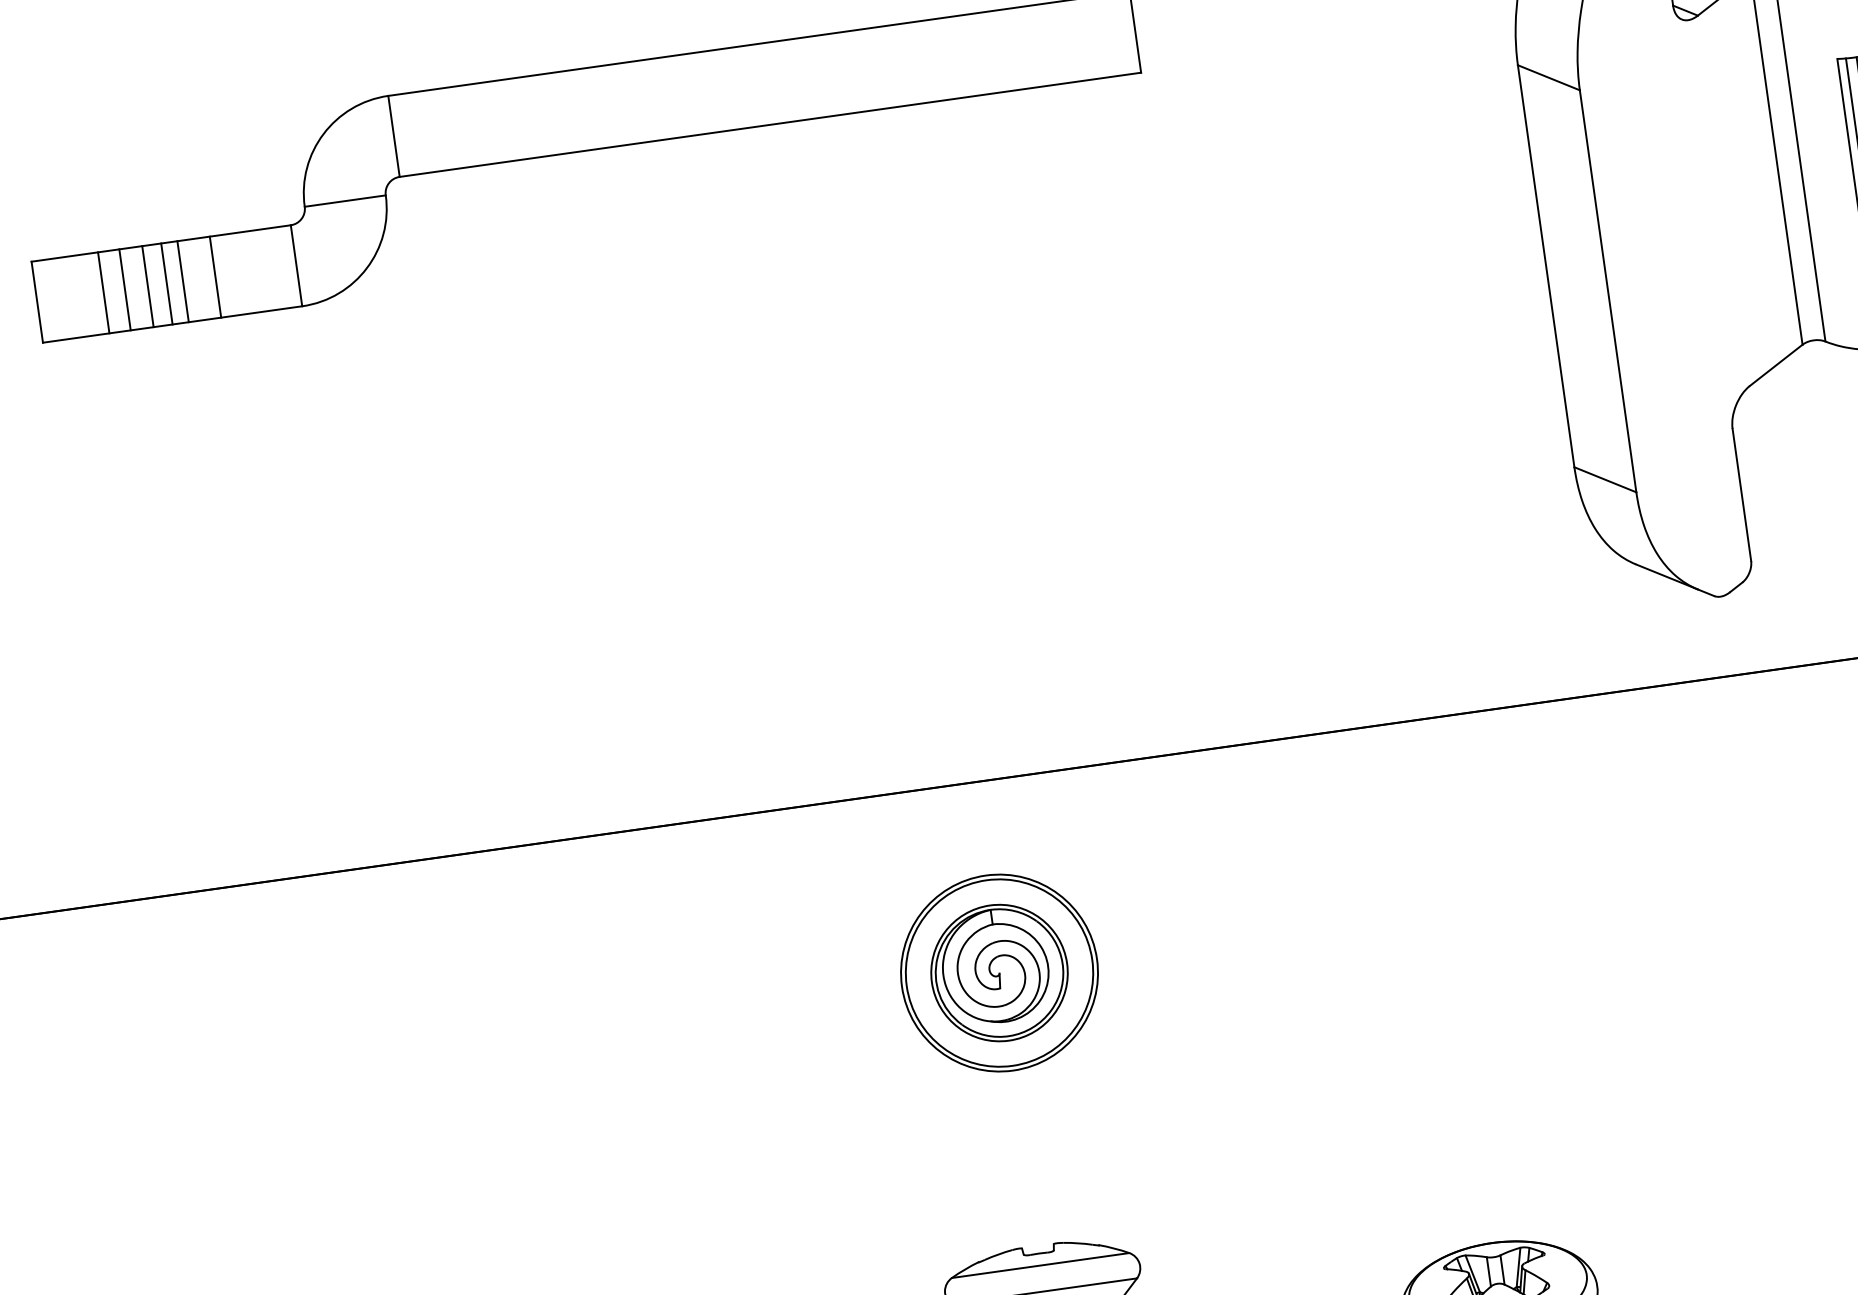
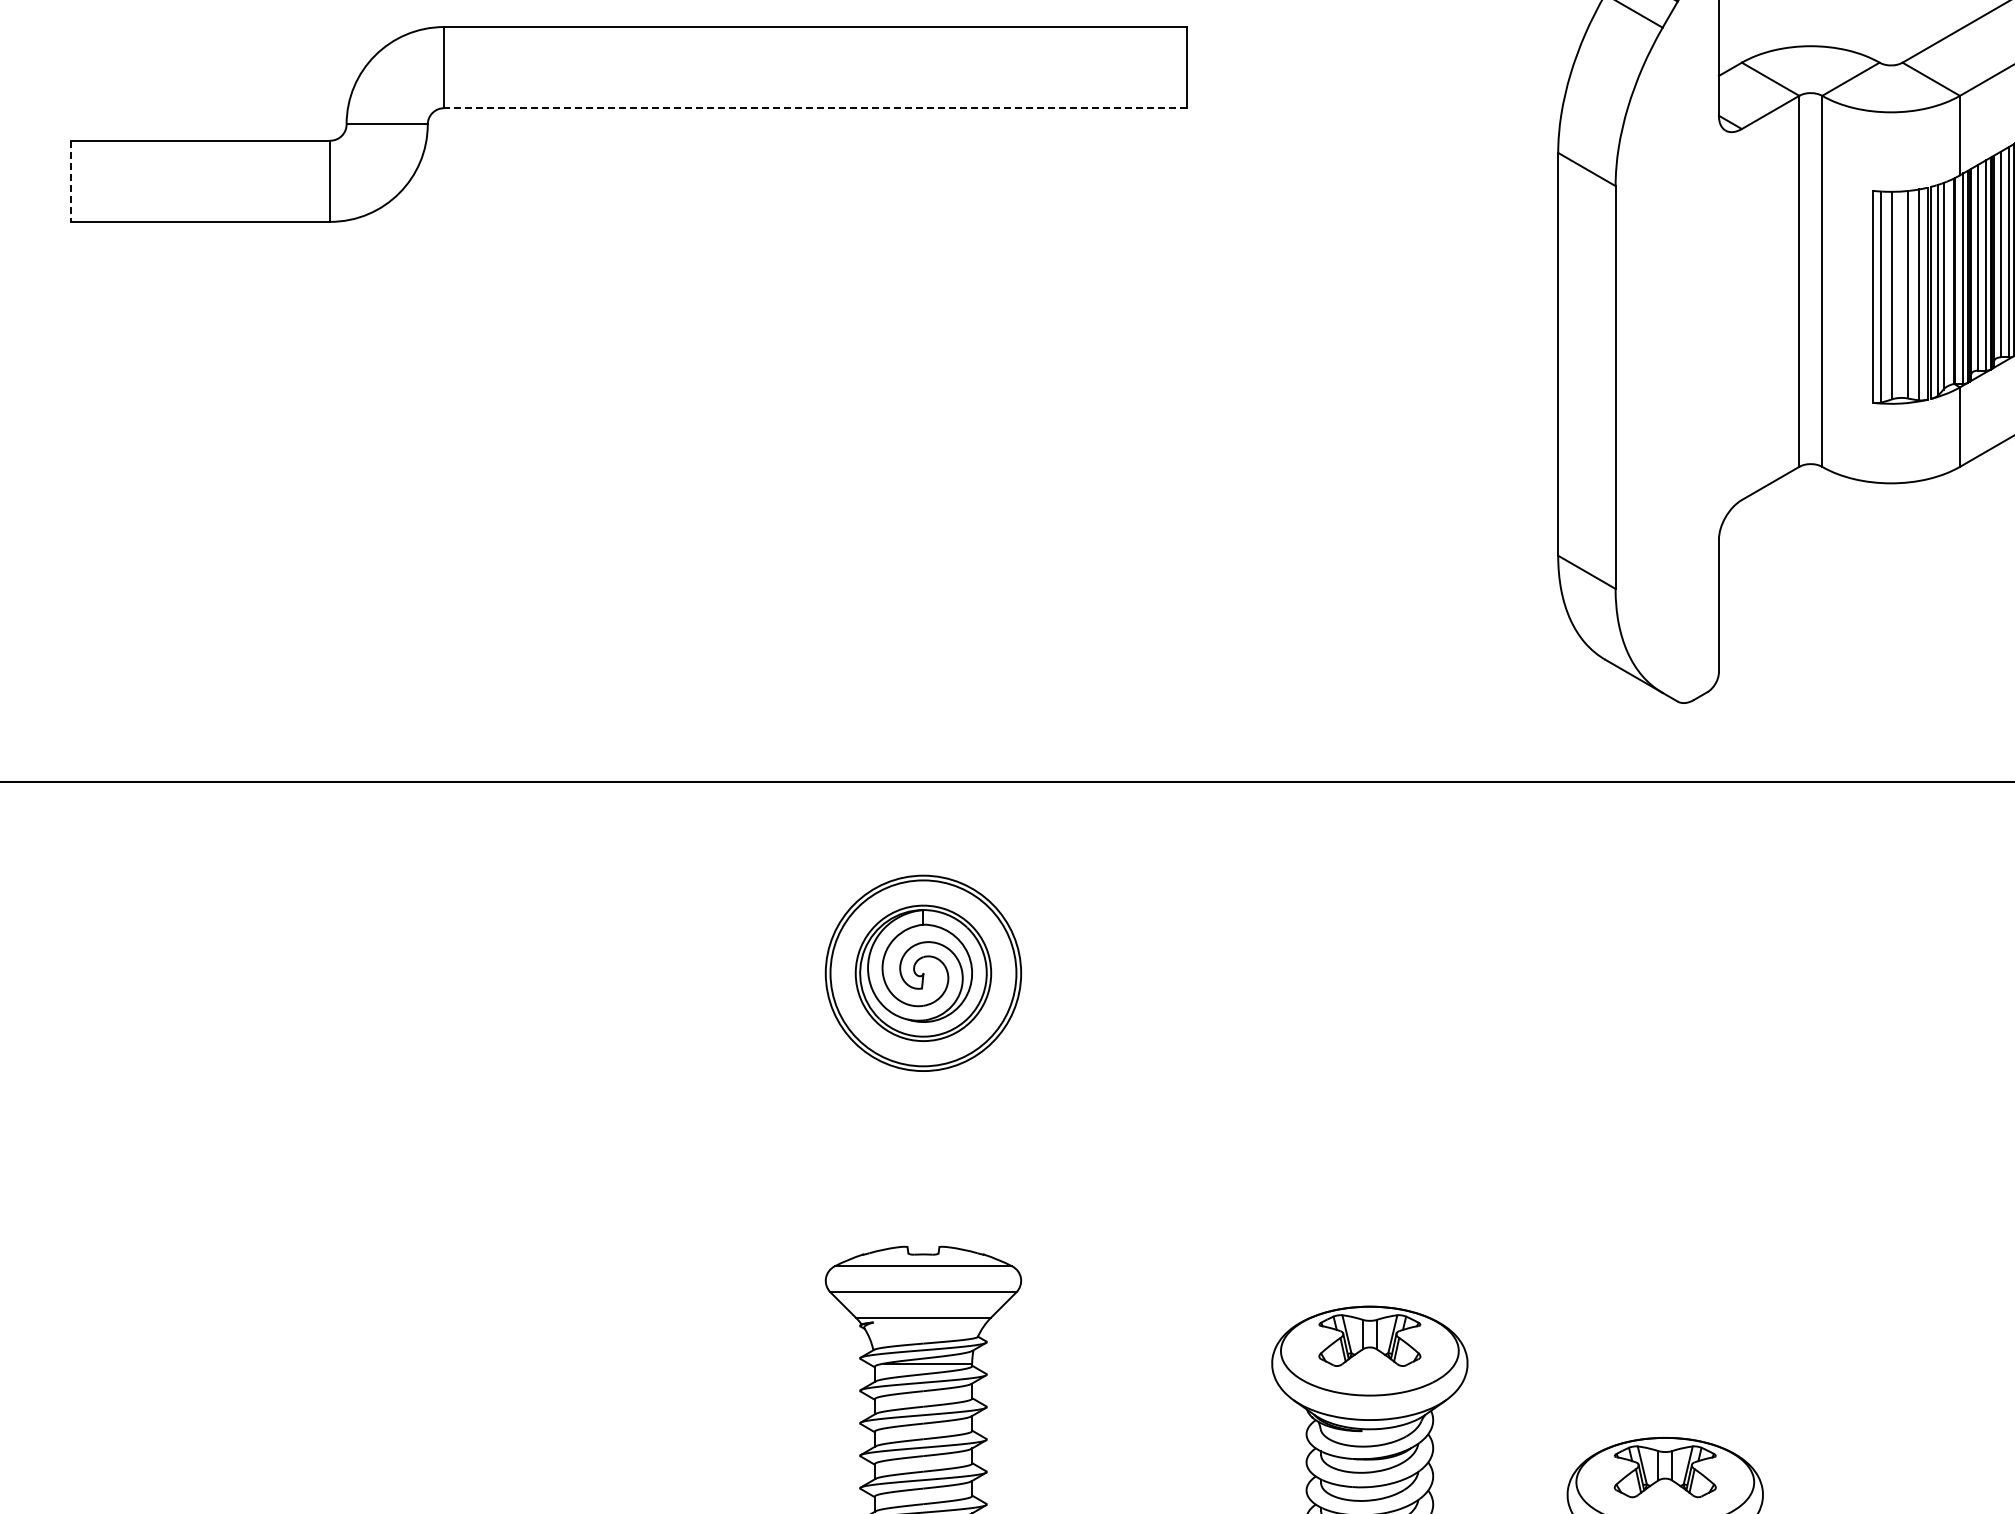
line: (769, 125) -> (814, 108), solid -> dashed
line: (215, 276) -> (249, 180), removed
line: (182, 280) -> (216, 180), removed
line: (166, 283) -> (200, 180), removed
line: (147, 285) -> (181, 180), removed
line: (124, 289) -> (158, 180), removed
line: (103, 292) -> (137, 180), removed
line: (37, 302) -> (70, 181), solid -> dashed

